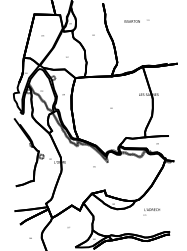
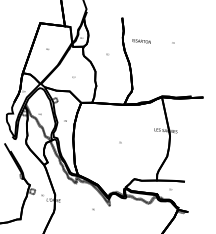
text: (131, 21) -> (140, 41), moved

